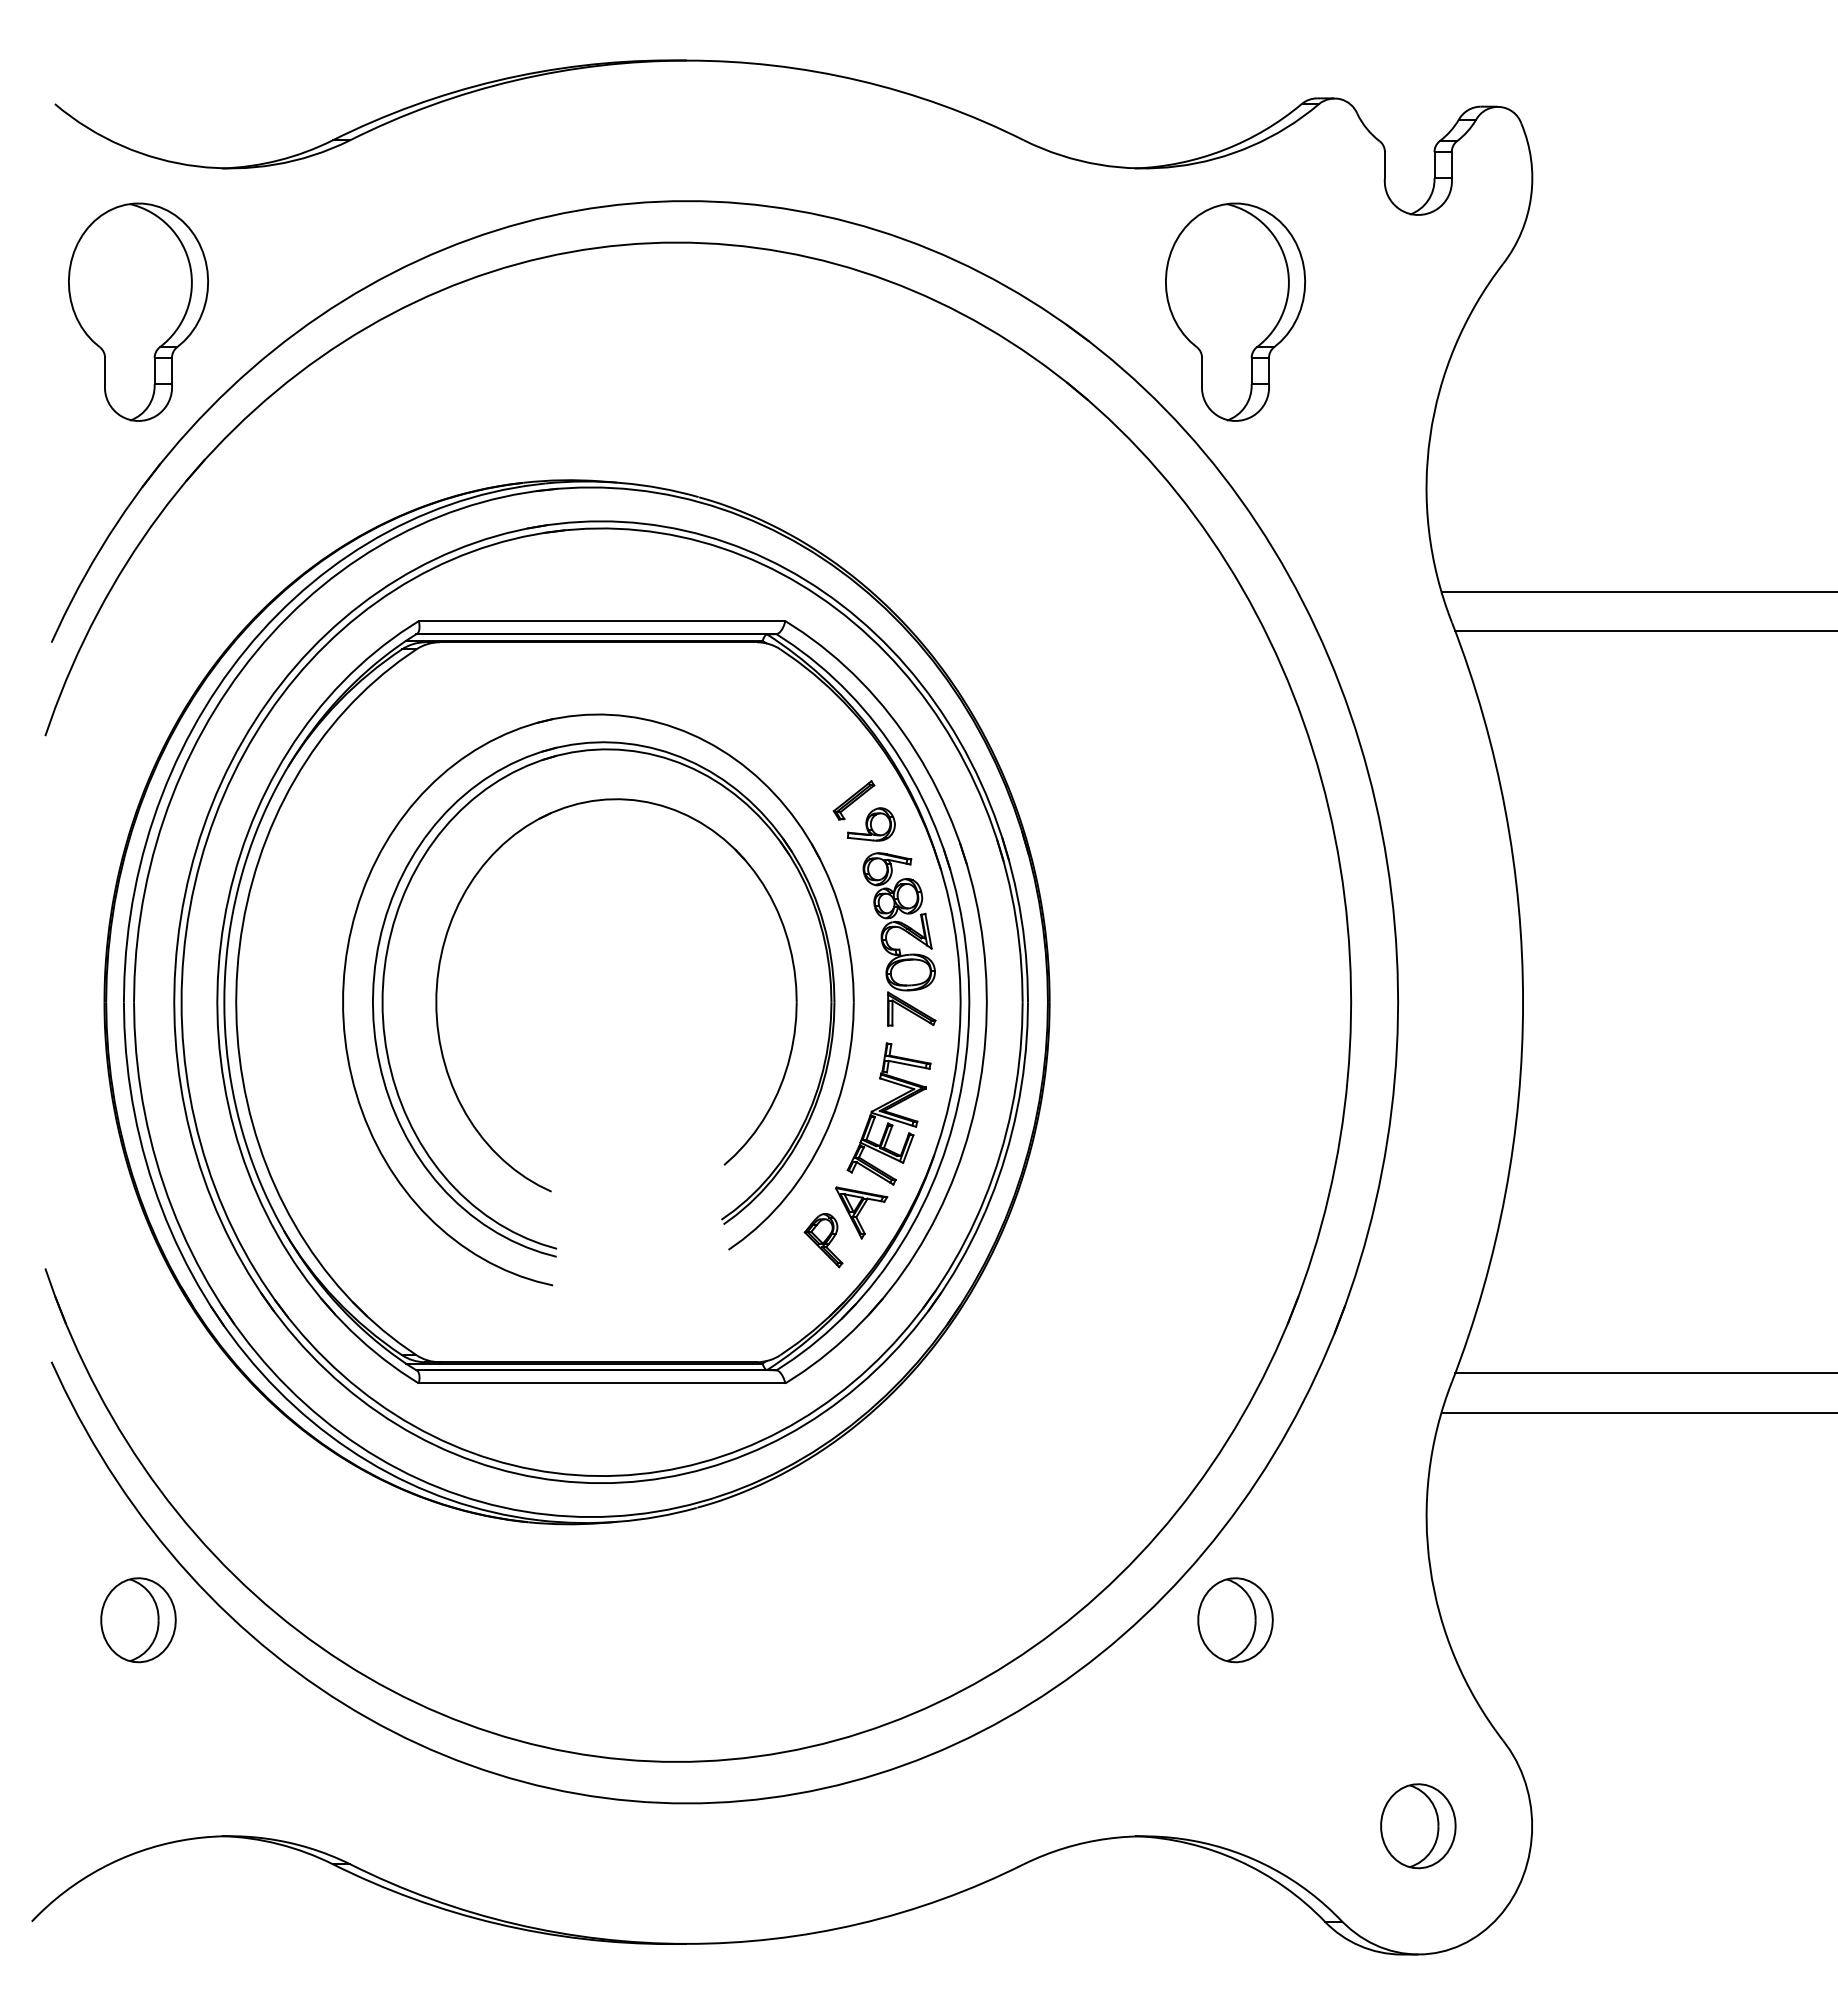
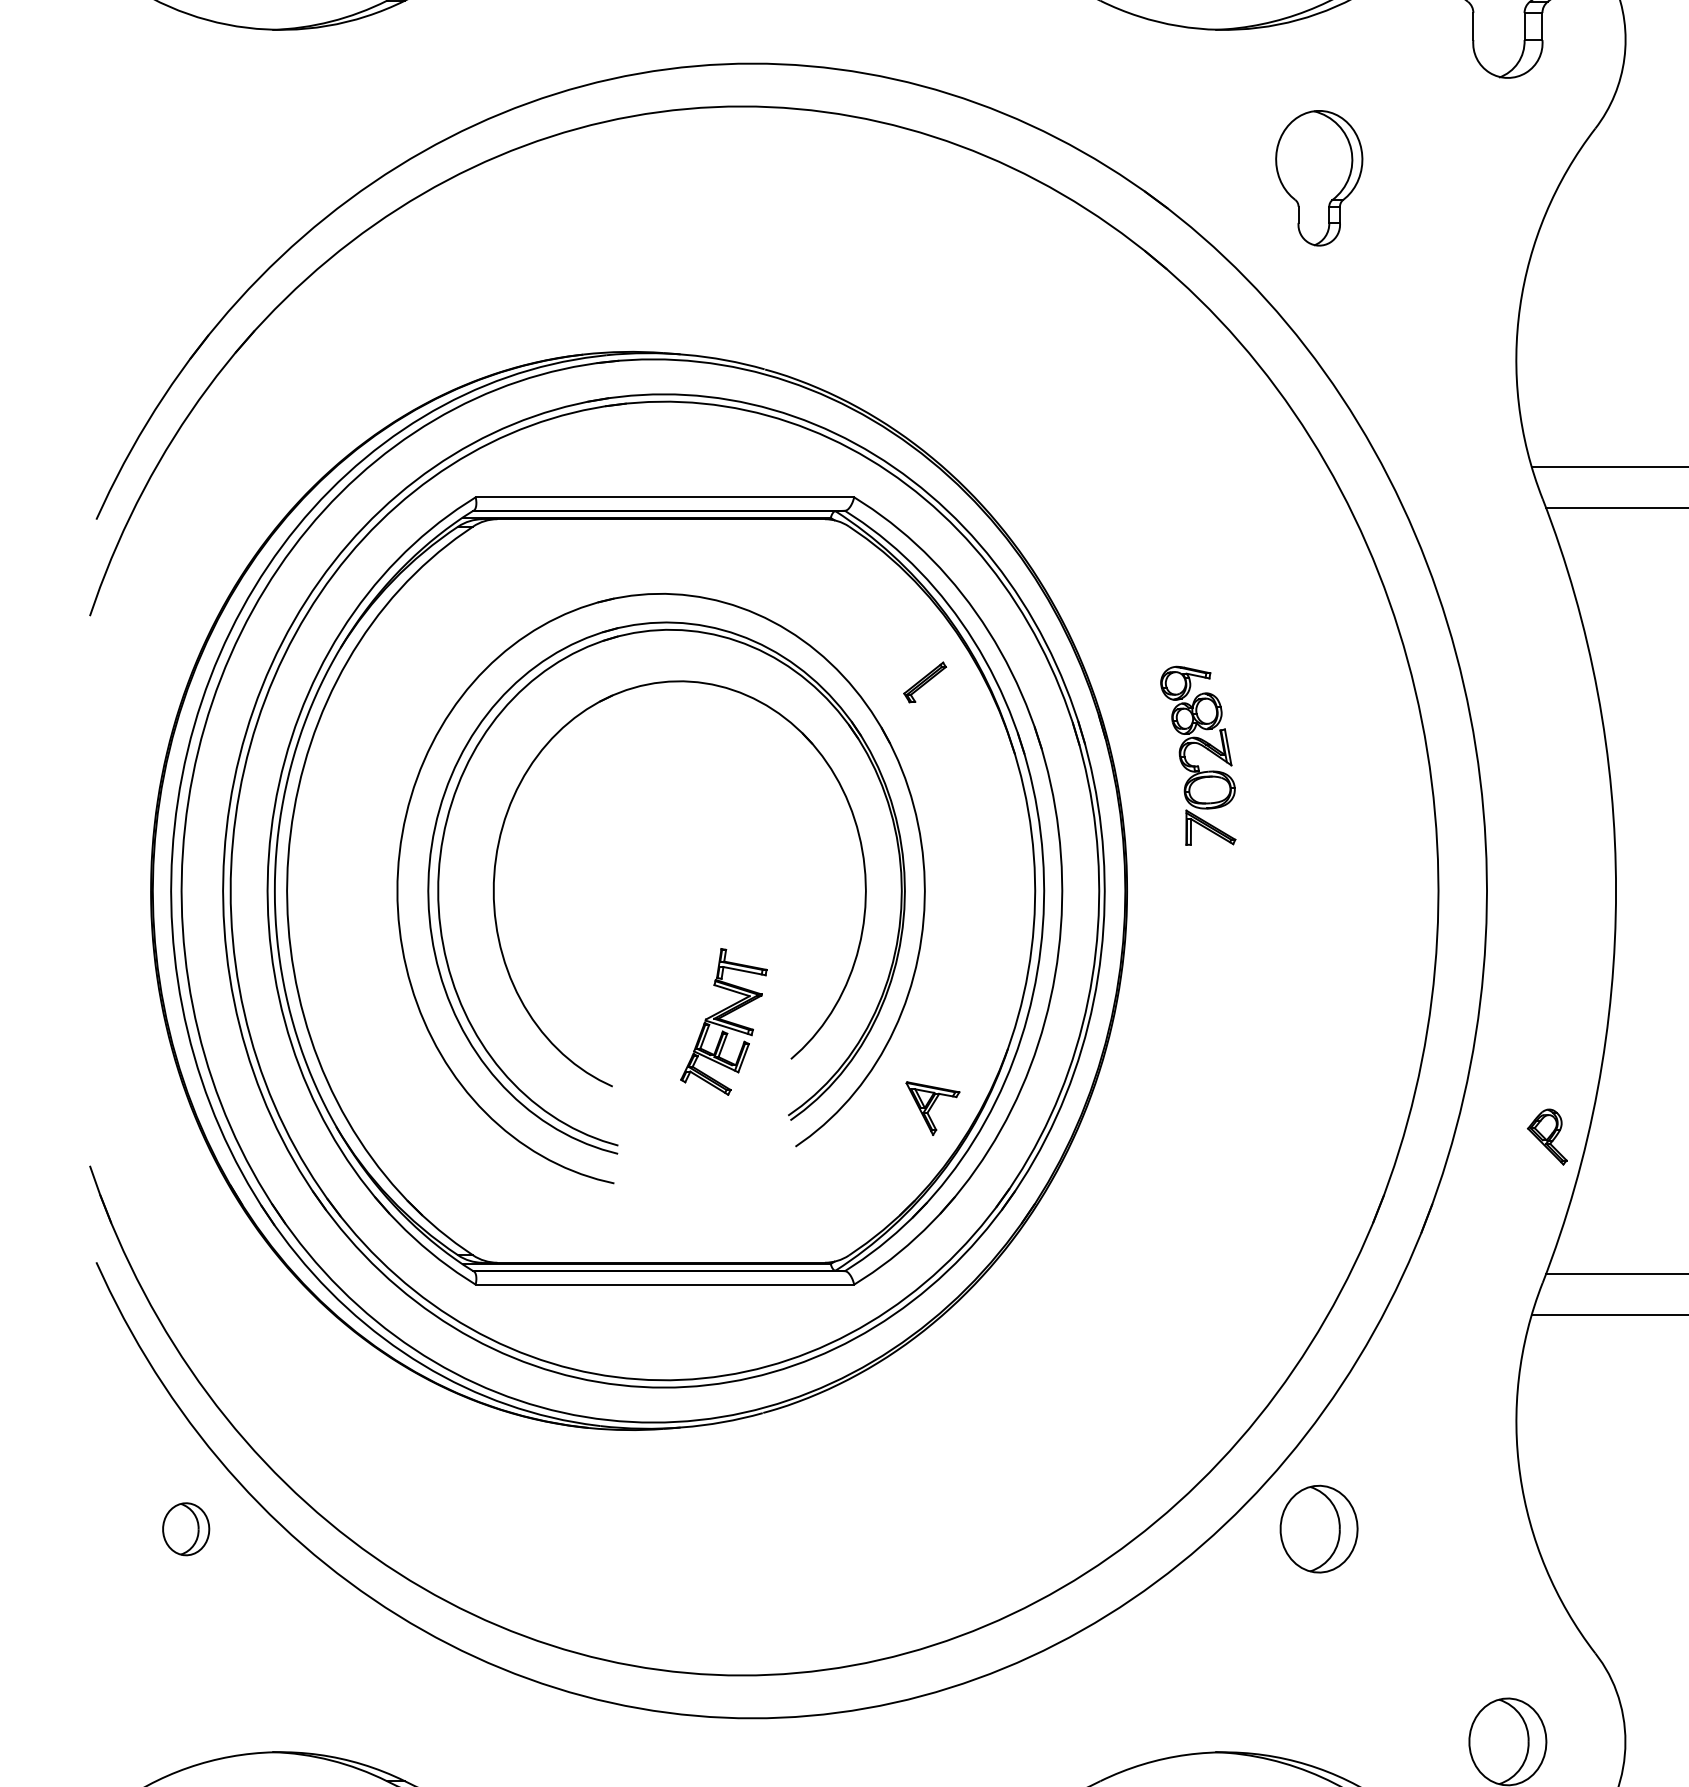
part: (138, 311) -> (186, 177), removed
part: (1235, 311) -> (1319, 177), size x0.6
part: (871, 824) -> (943, 707), removed
part: (899, 948) -> (1198, 765), moved
part: (888, 1113) -> (723, 1021), moved
part: (823, 1240) -> (1547, 1137), moved
part: (138, 1620) -> (186, 1529), size x0.6

